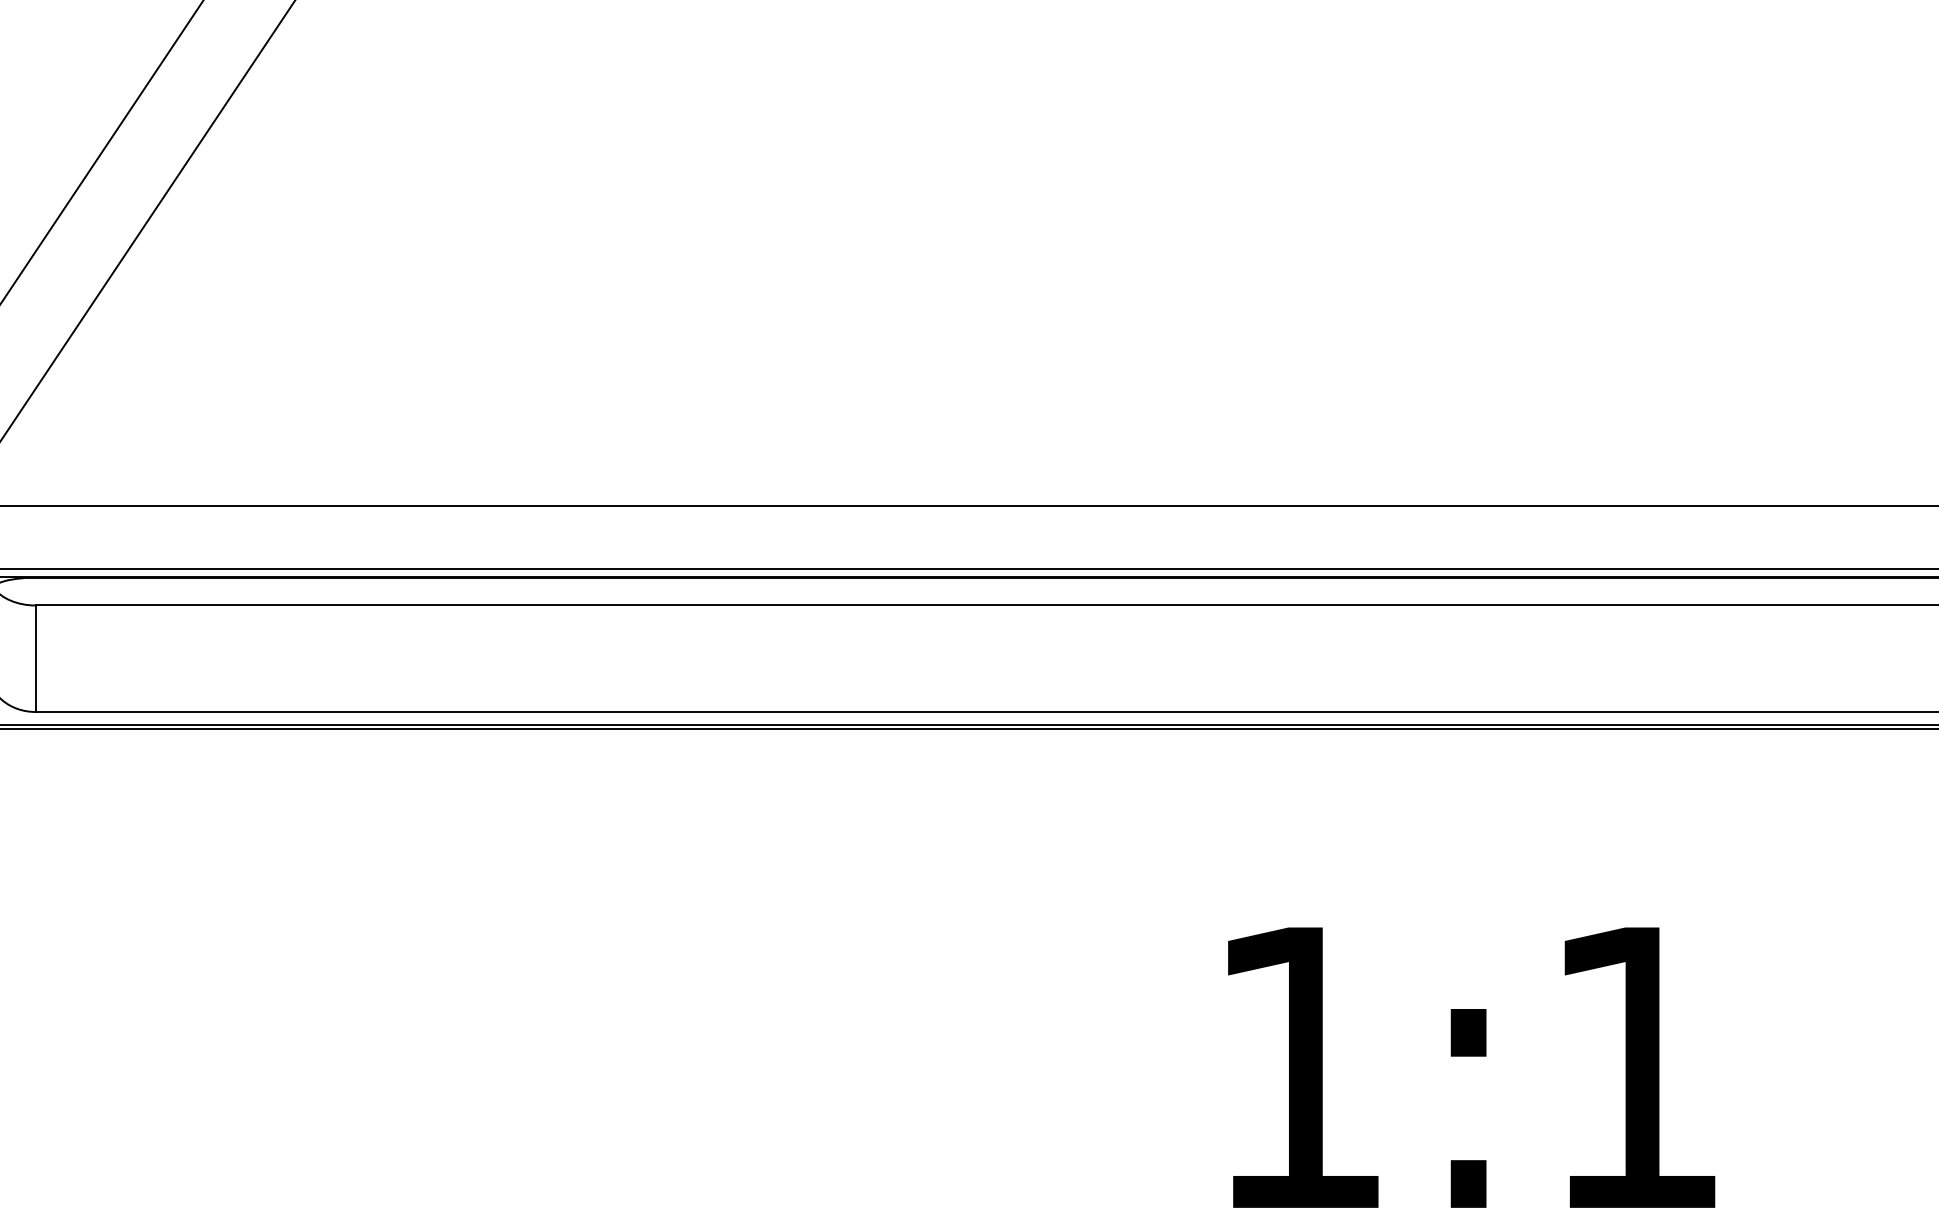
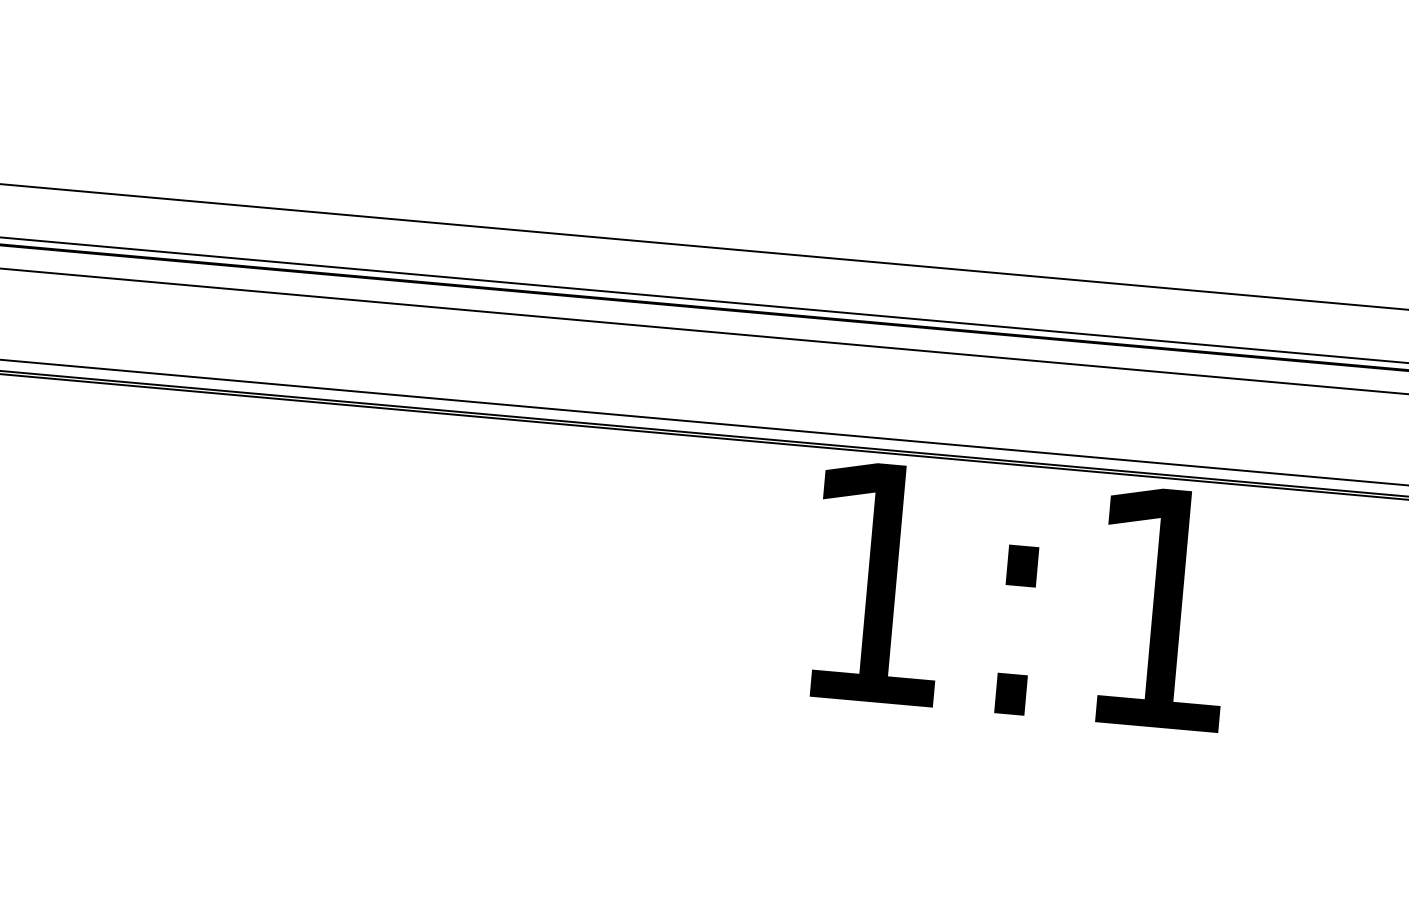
text: (1471, 1067) -> (1022, 595), moved

